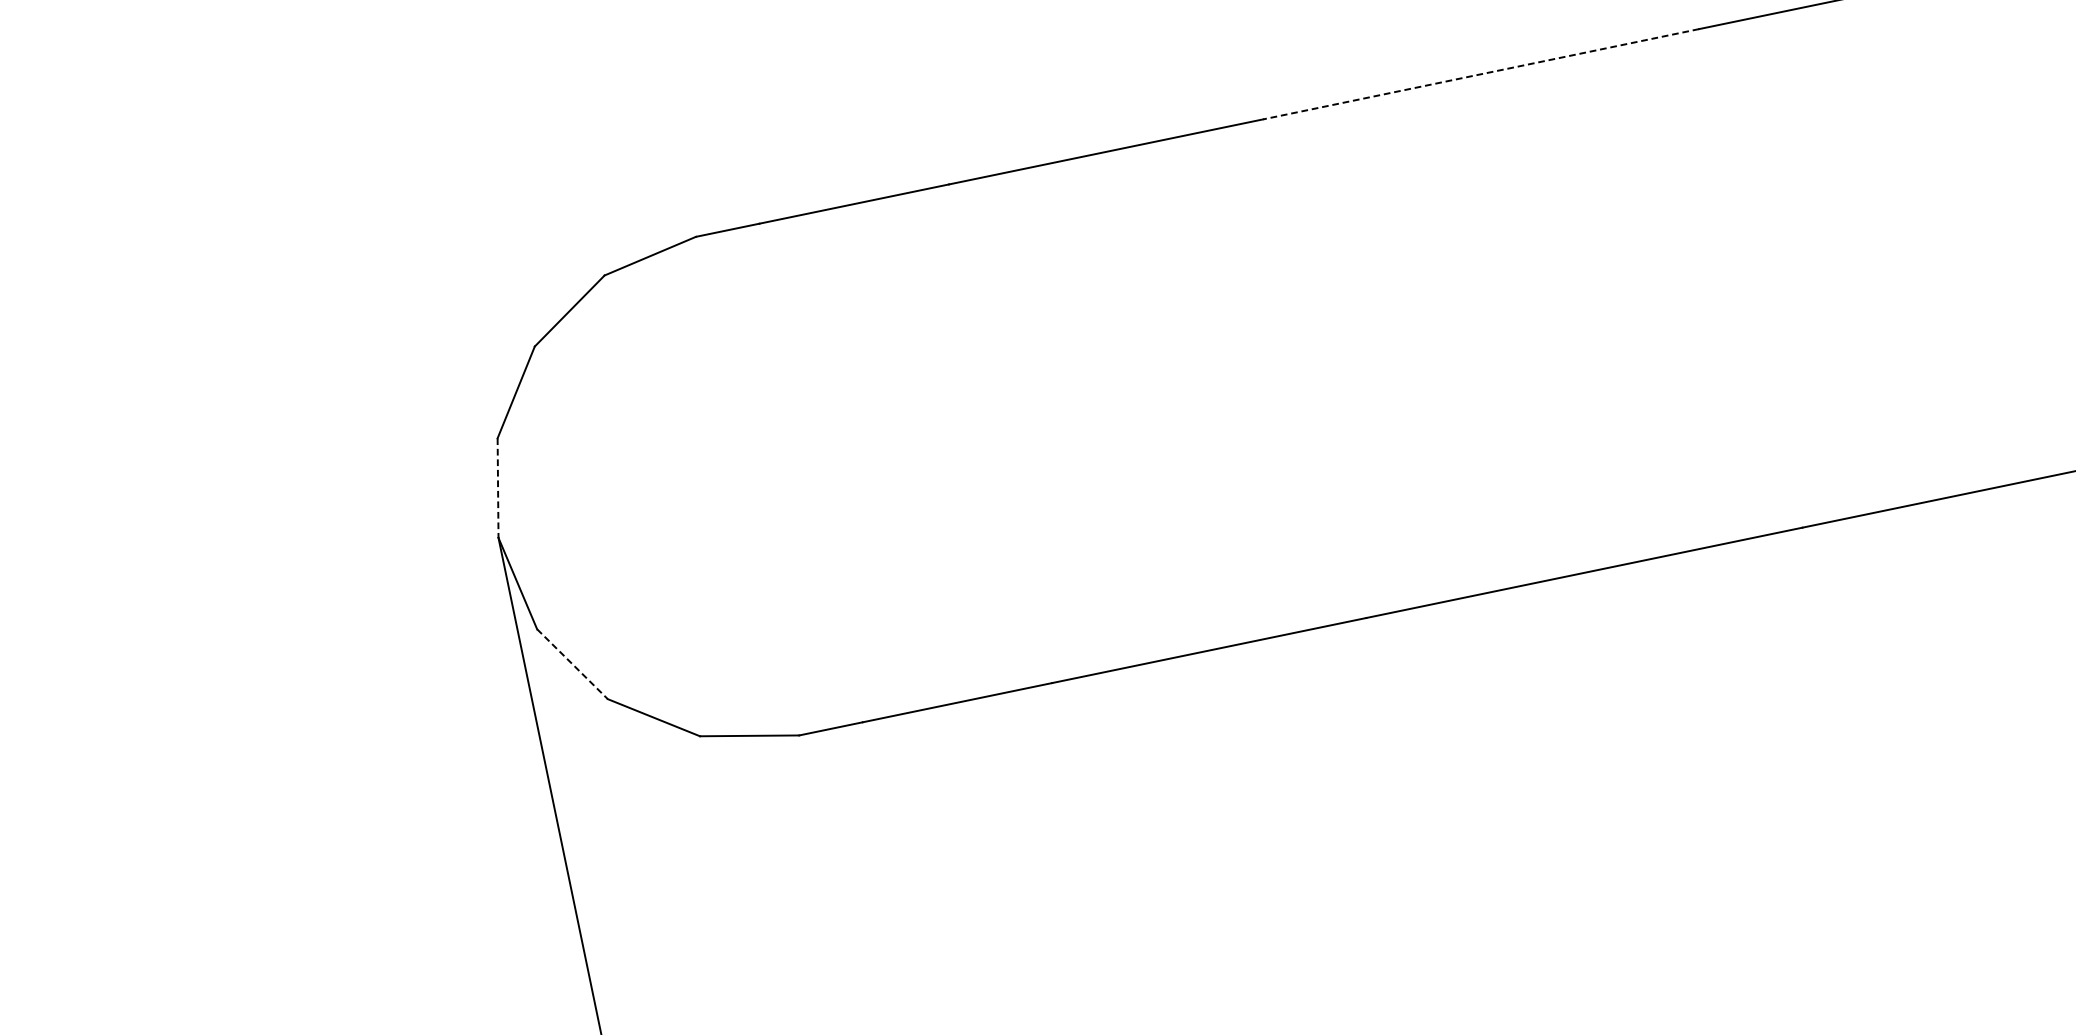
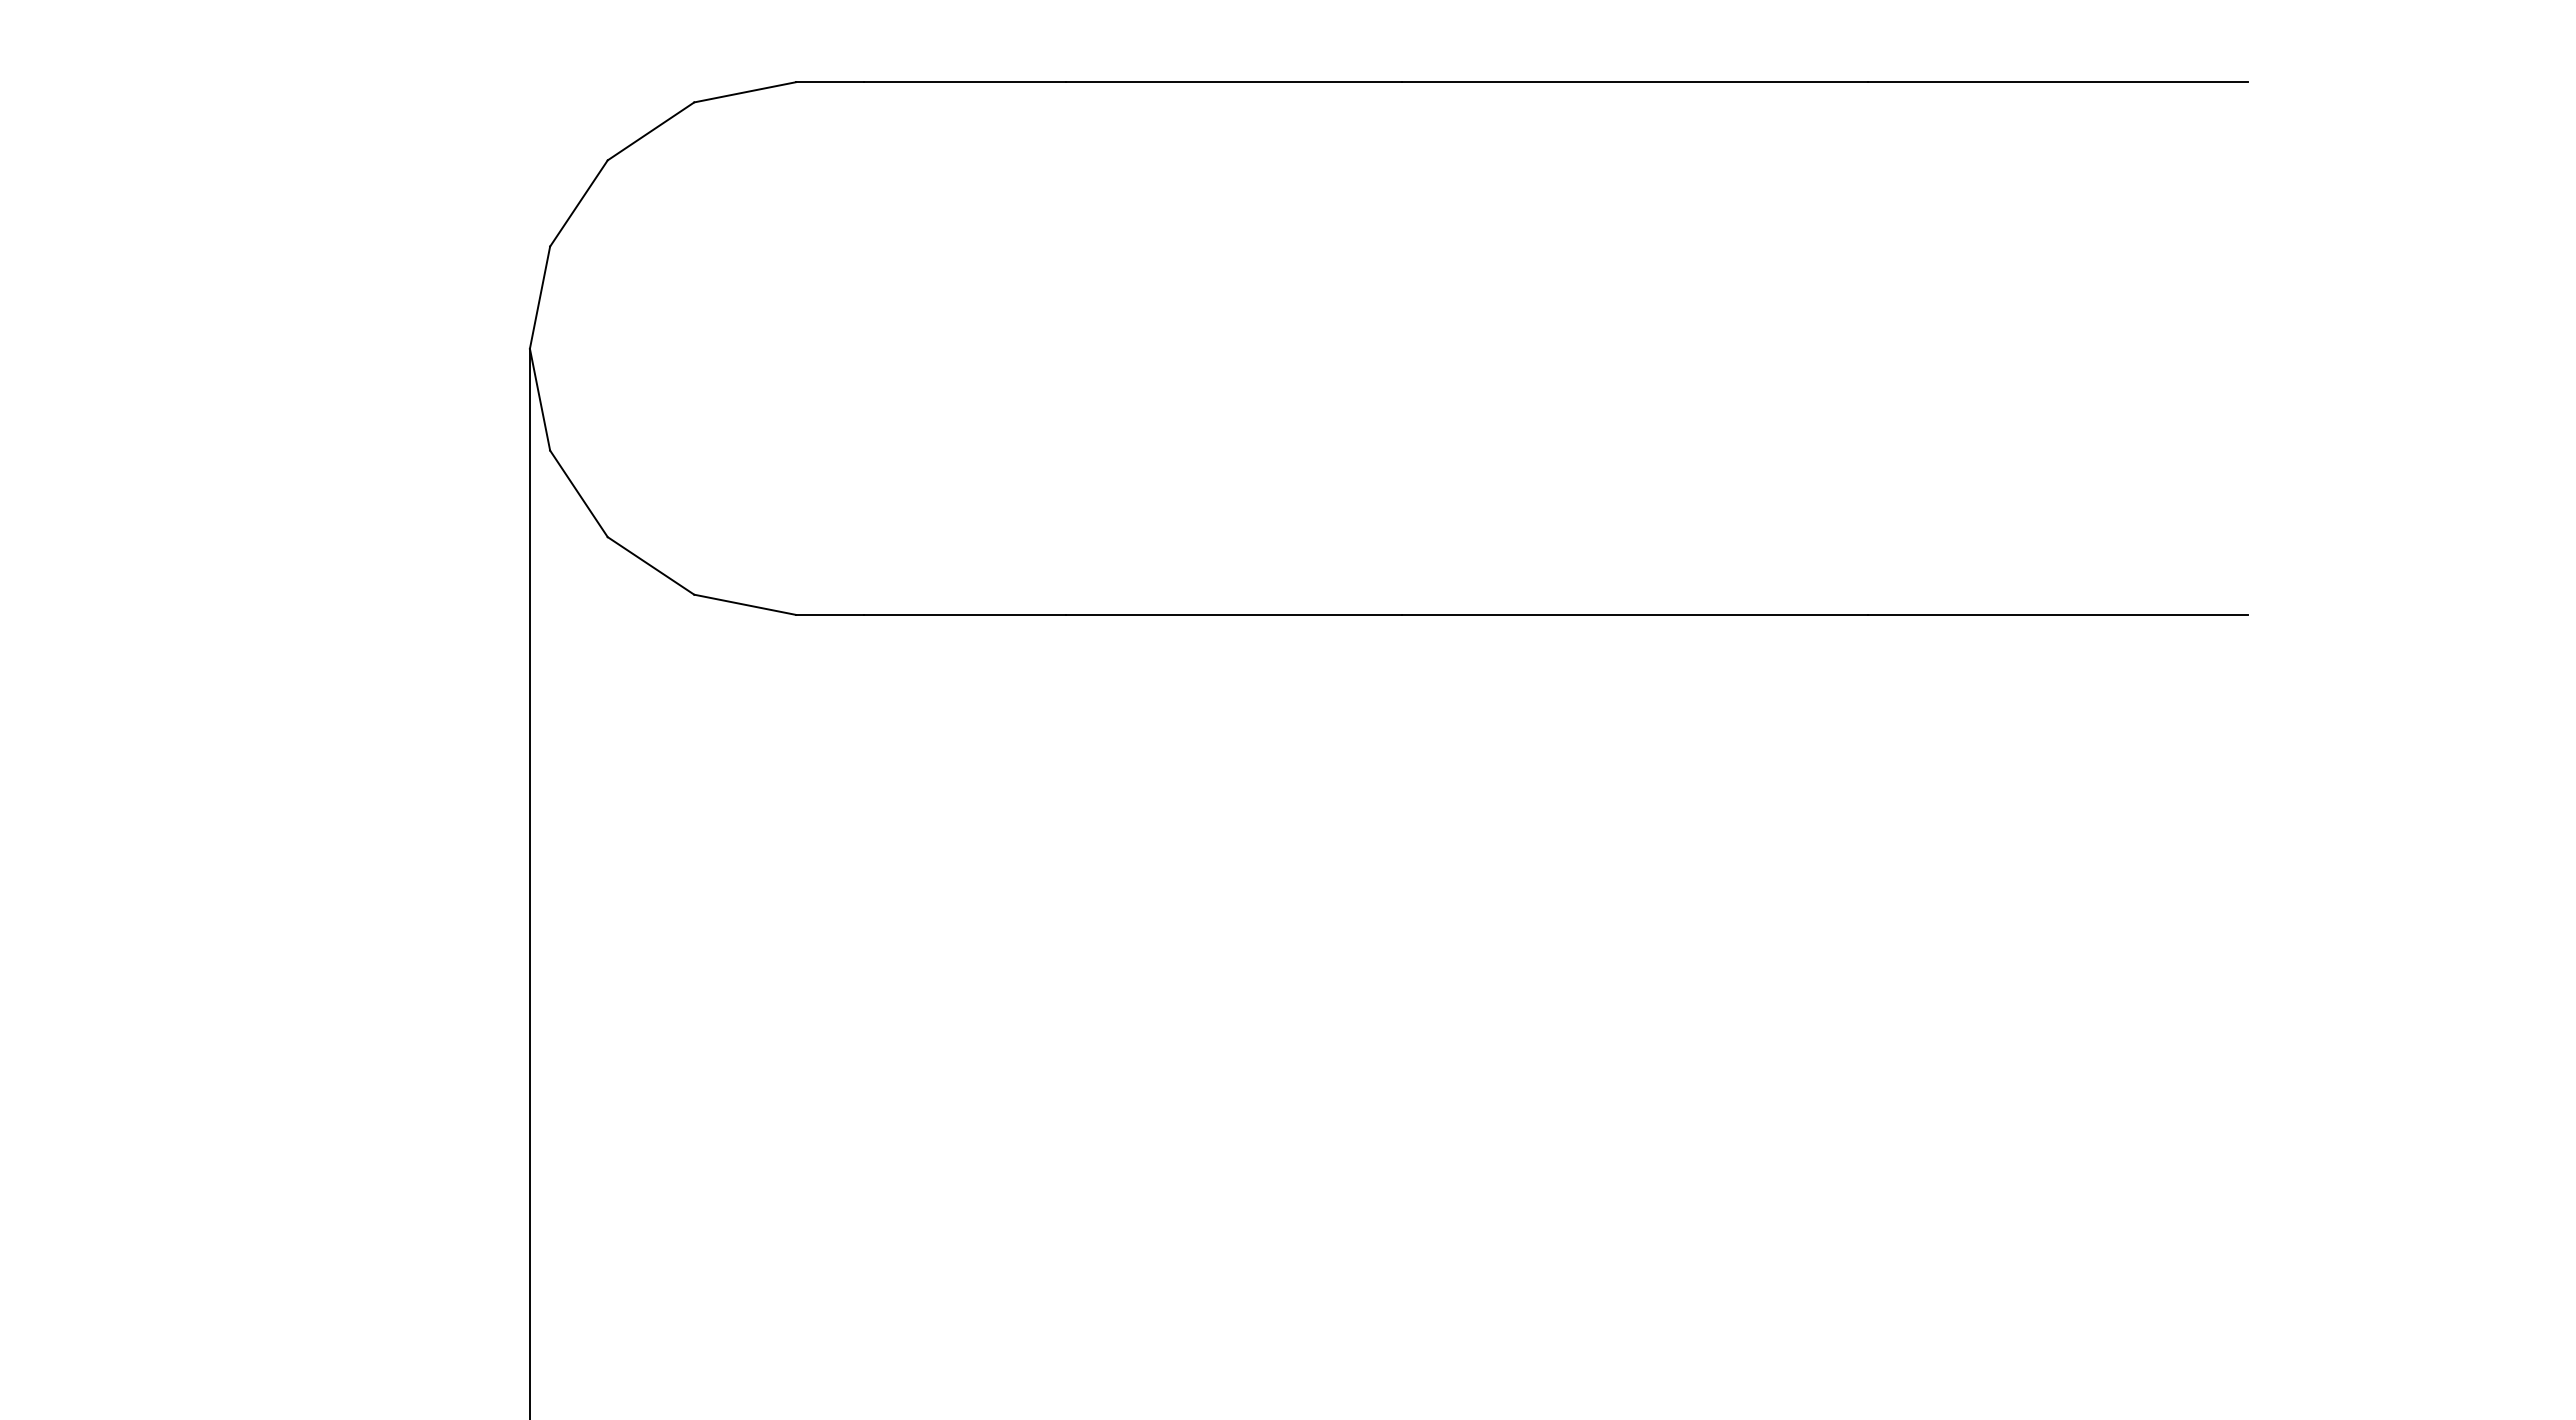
line: (1481, 74) -> (1635, 82), dashed -> solid
line: (497, 489) -> (539, 298), dashed -> solid
line: (572, 663) -> (578, 493), dashed -> solid

